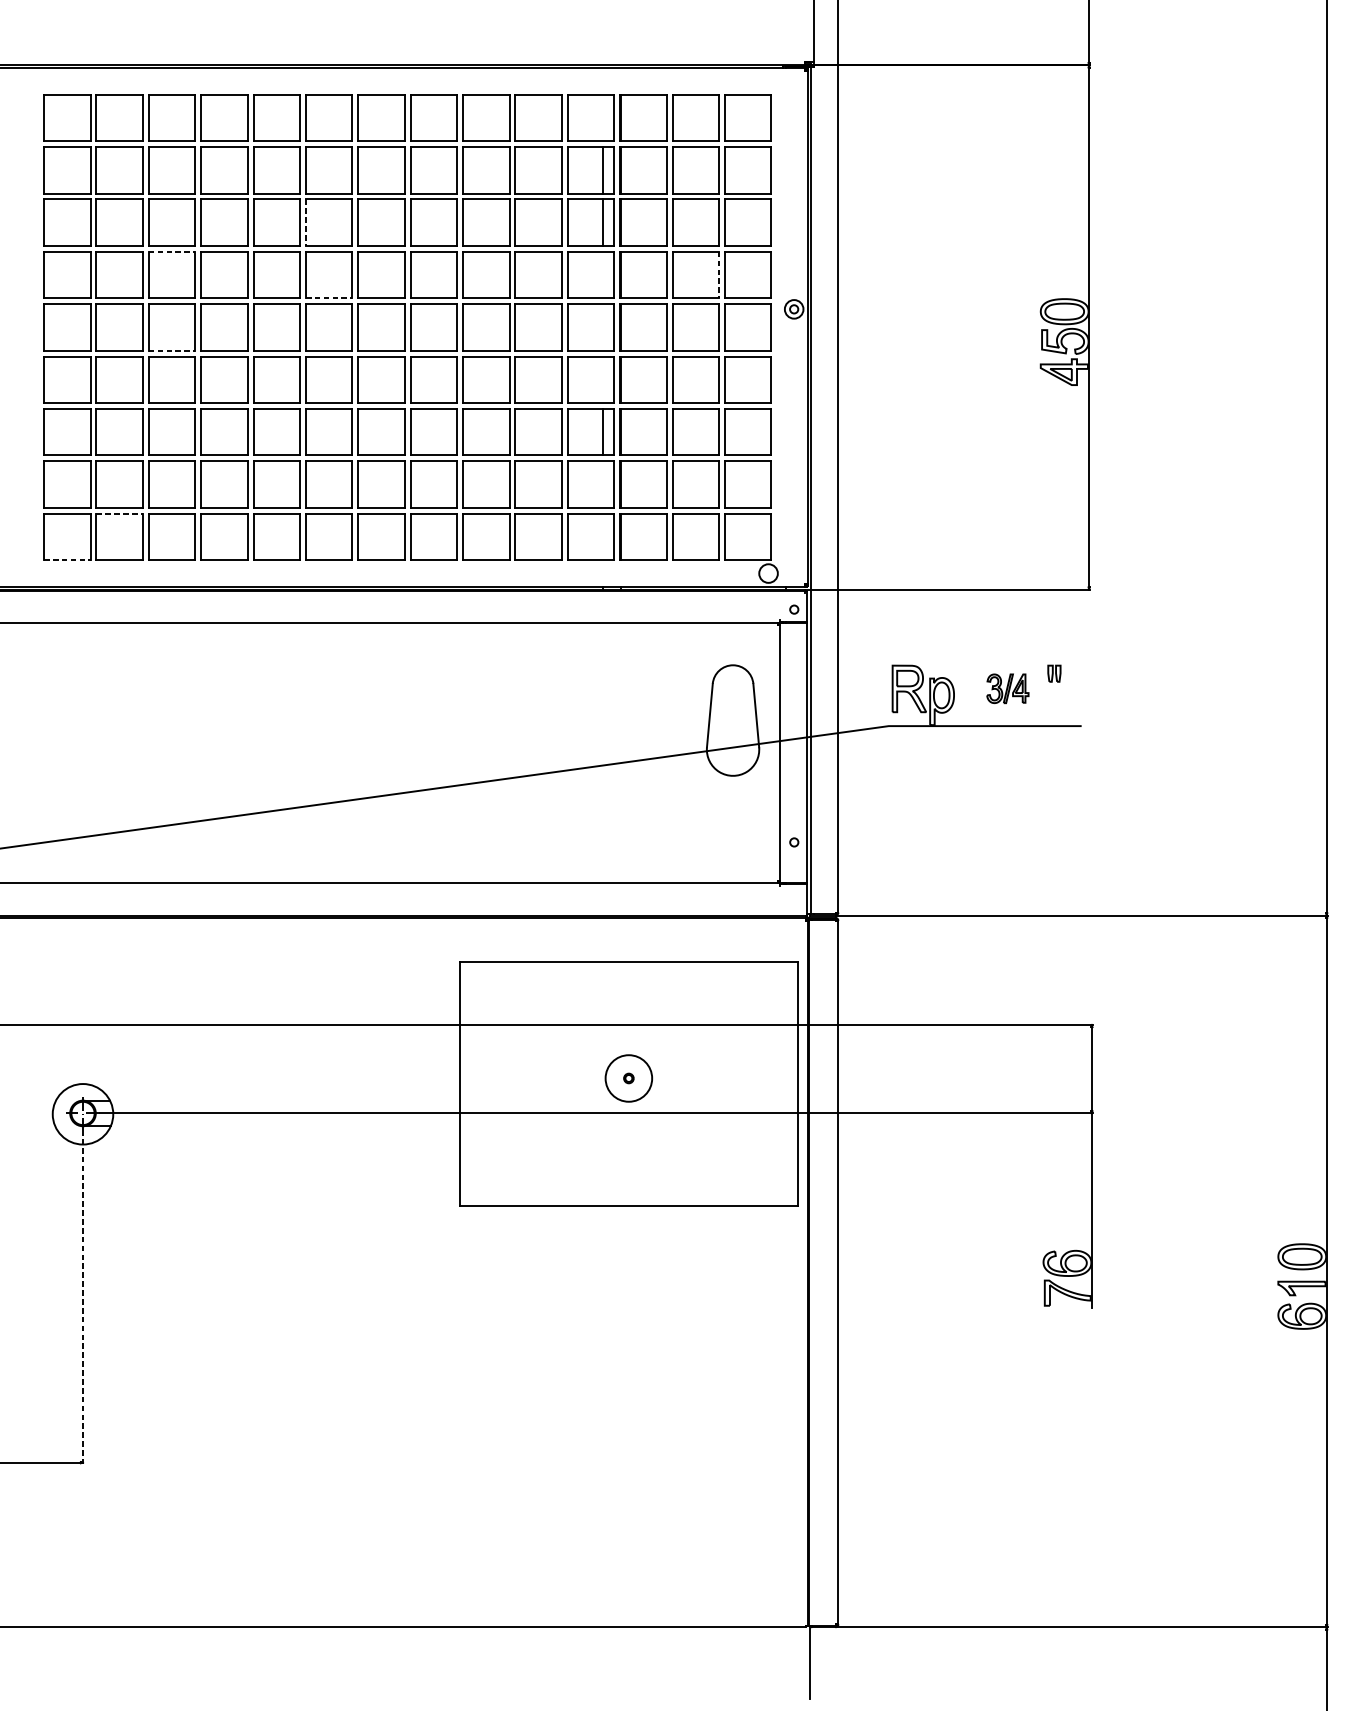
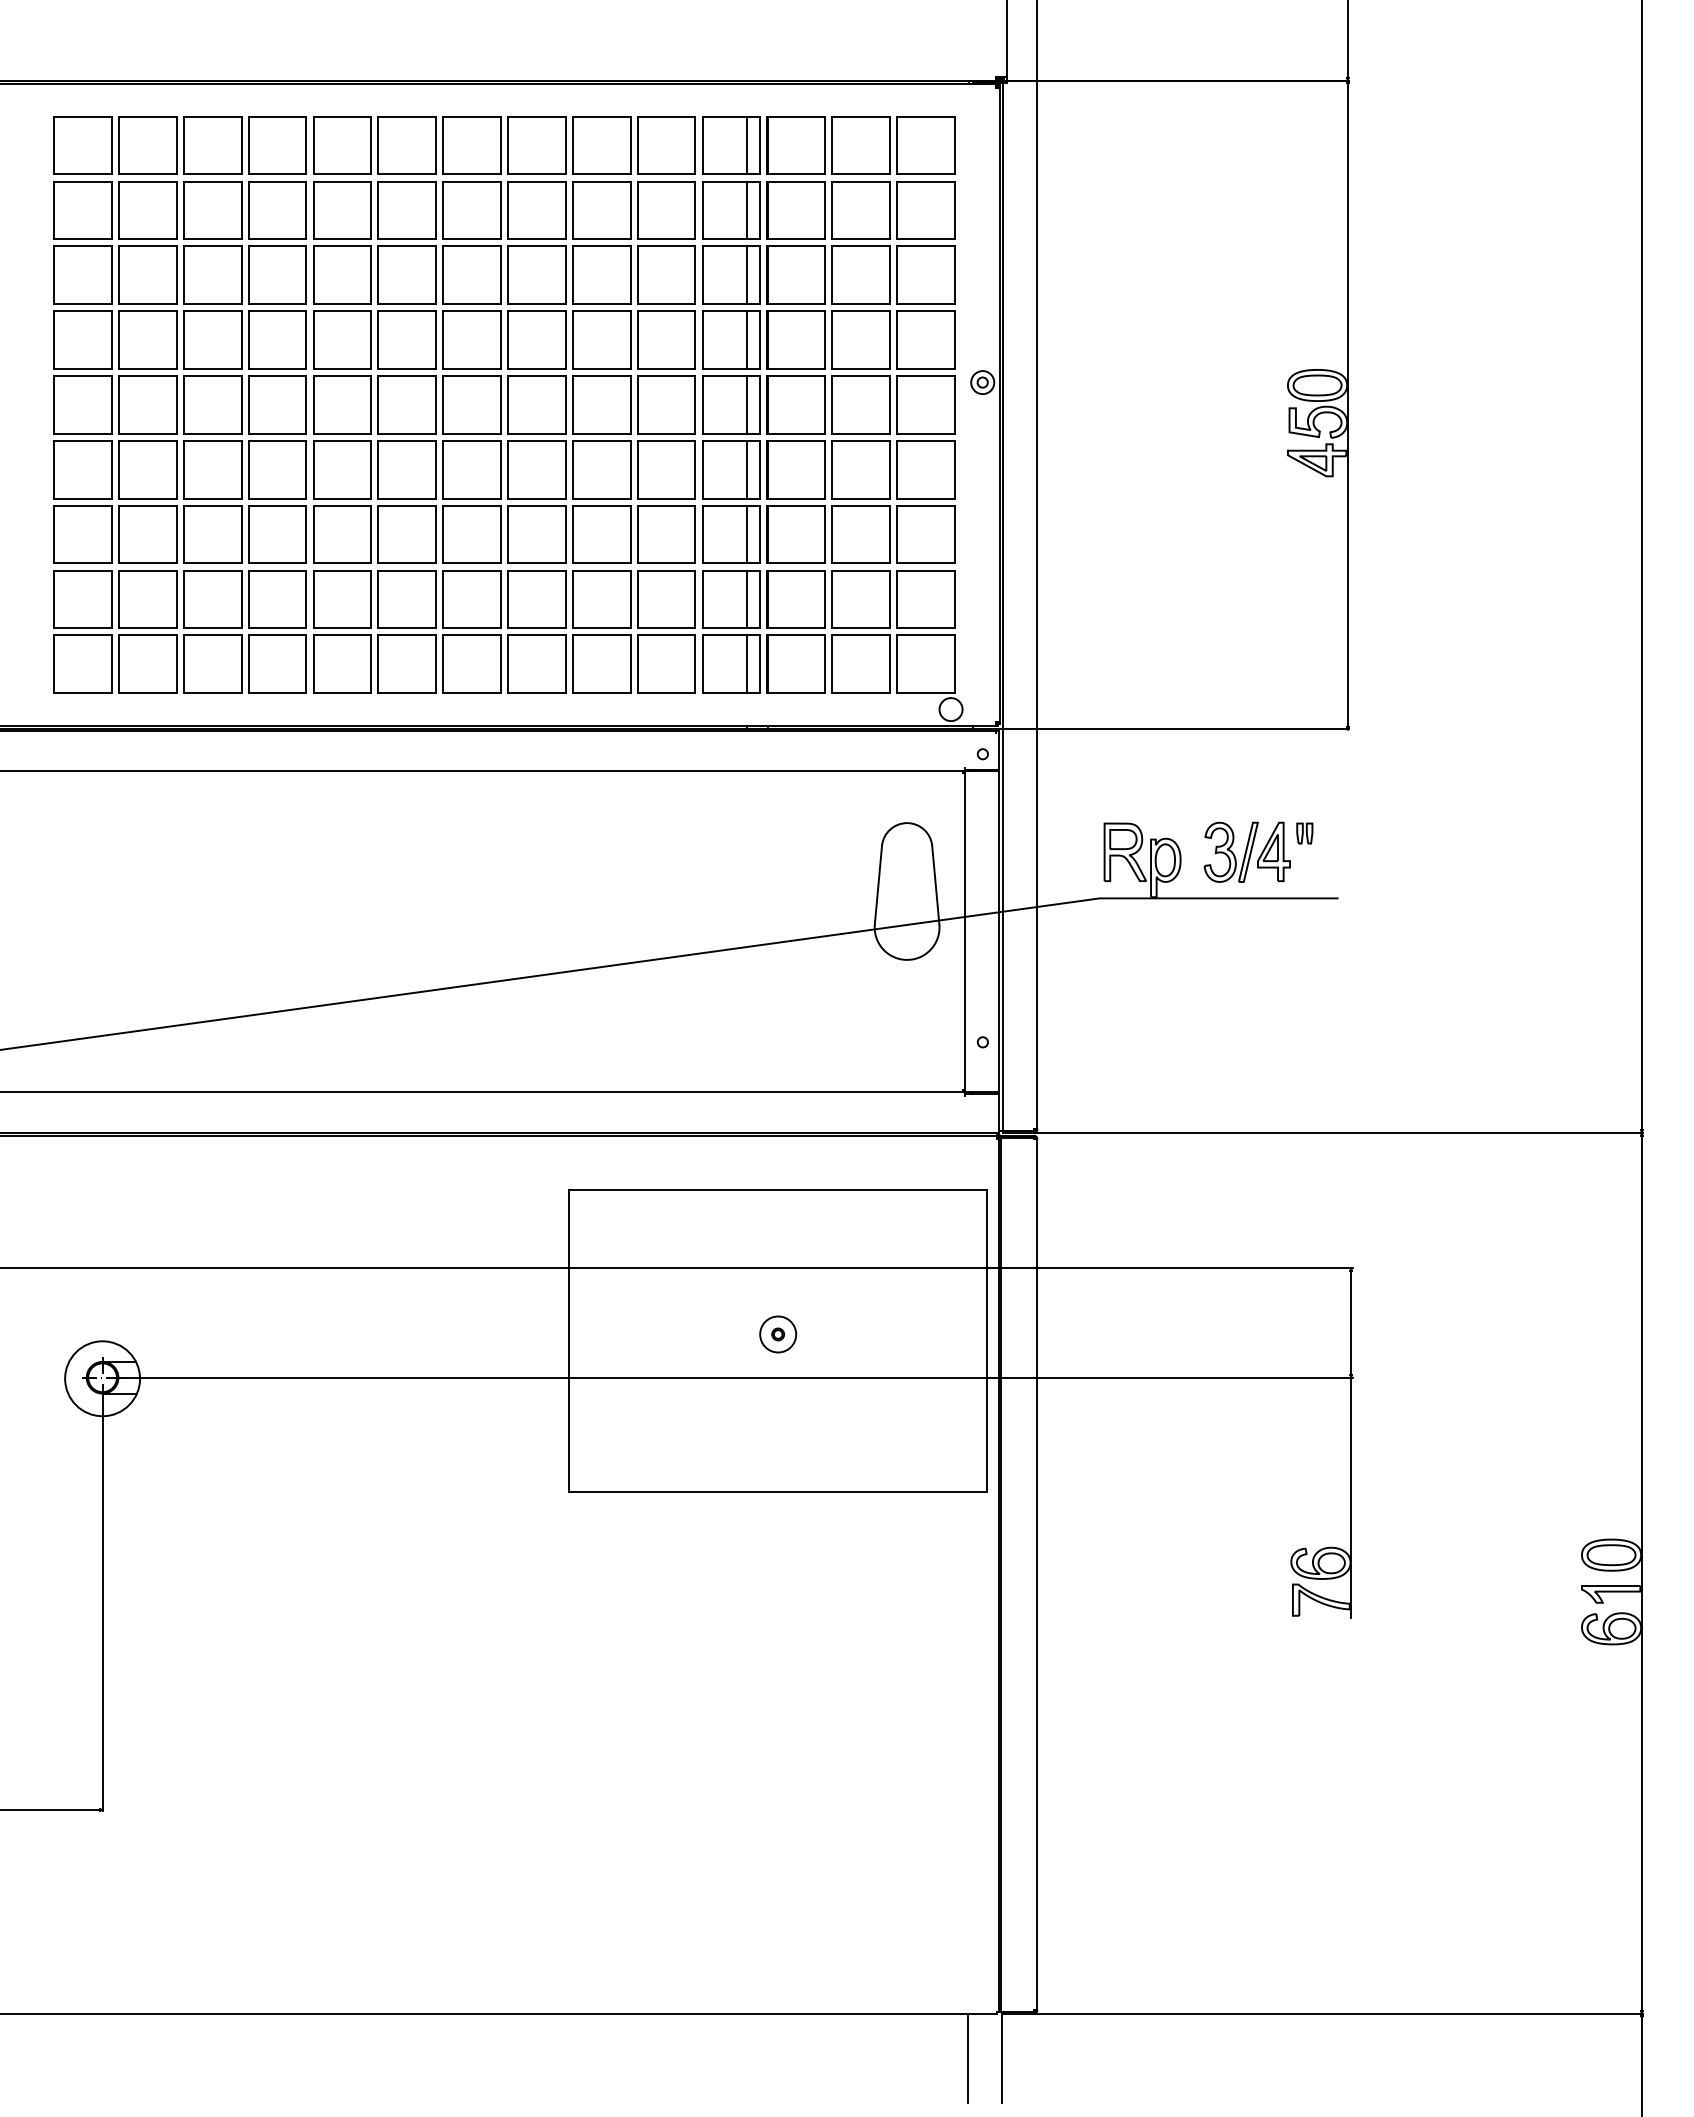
line: (603, 117) -> (746, 145), added
line: (305, 222) -> (378, 275), dashed -> solid
line: (171, 251) -> (212, 311), dashed -> solid
line: (603, 274) -> (746, 339), added
line: (718, 275) -> (889, 340), dashed -> solid
line: (329, 297) -> (407, 368), dashed -> solid
line: (603, 327) -> (746, 404), added
line: (171, 350) -> (212, 433), dashed -> solid
line: (603, 379) -> (746, 469), added
line: (603, 484) -> (746, 599), added
line: (119, 513) -> (147, 635), dashed -> solid
line: (603, 537) -> (746, 664), added
line: (67, 560) -> (83, 693), dashed -> solid
part: (1007, 688) -> (1246, 851), size x1.67
circle: (629, 1078) -> (778, 1334), size x0.62
line: (82, 1296) -> (102, 1604), dashed -> solid
line: (781, 1662) -> (967, 2057), added

